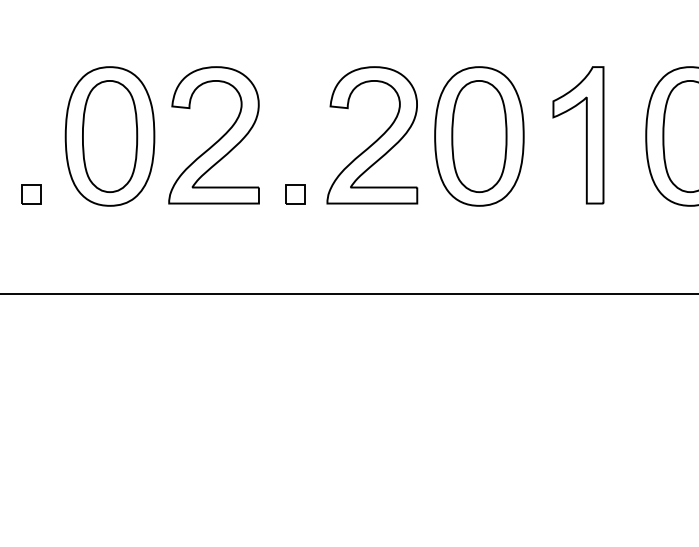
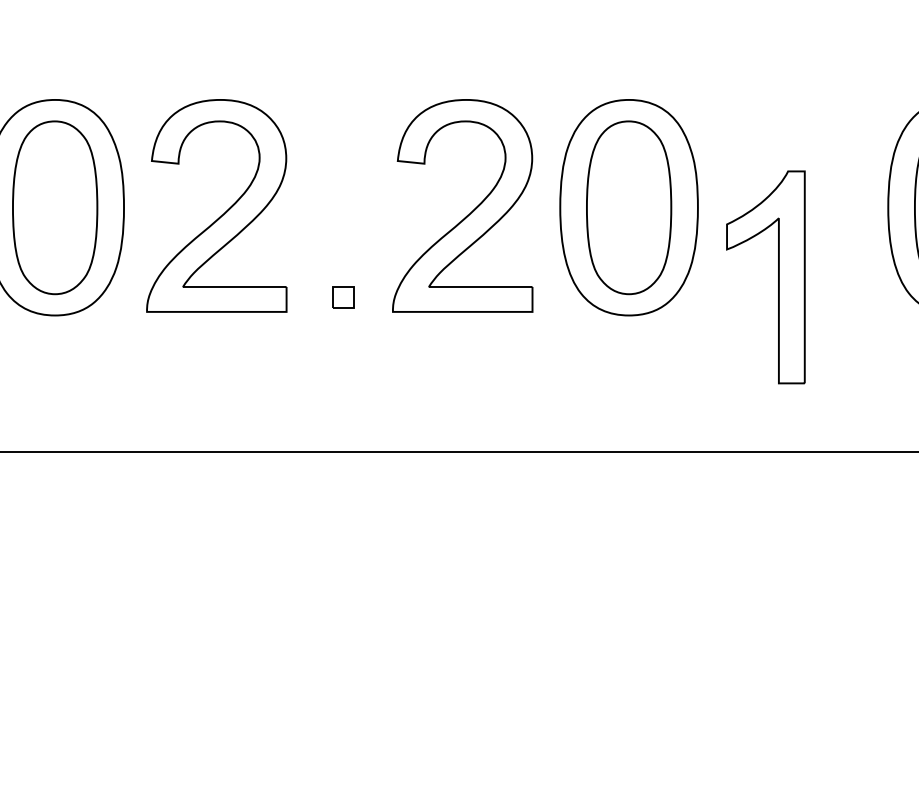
part: (585, 135) -> (776, 277), moved
part: (295, 194) -> (343, 297), size x0.7

